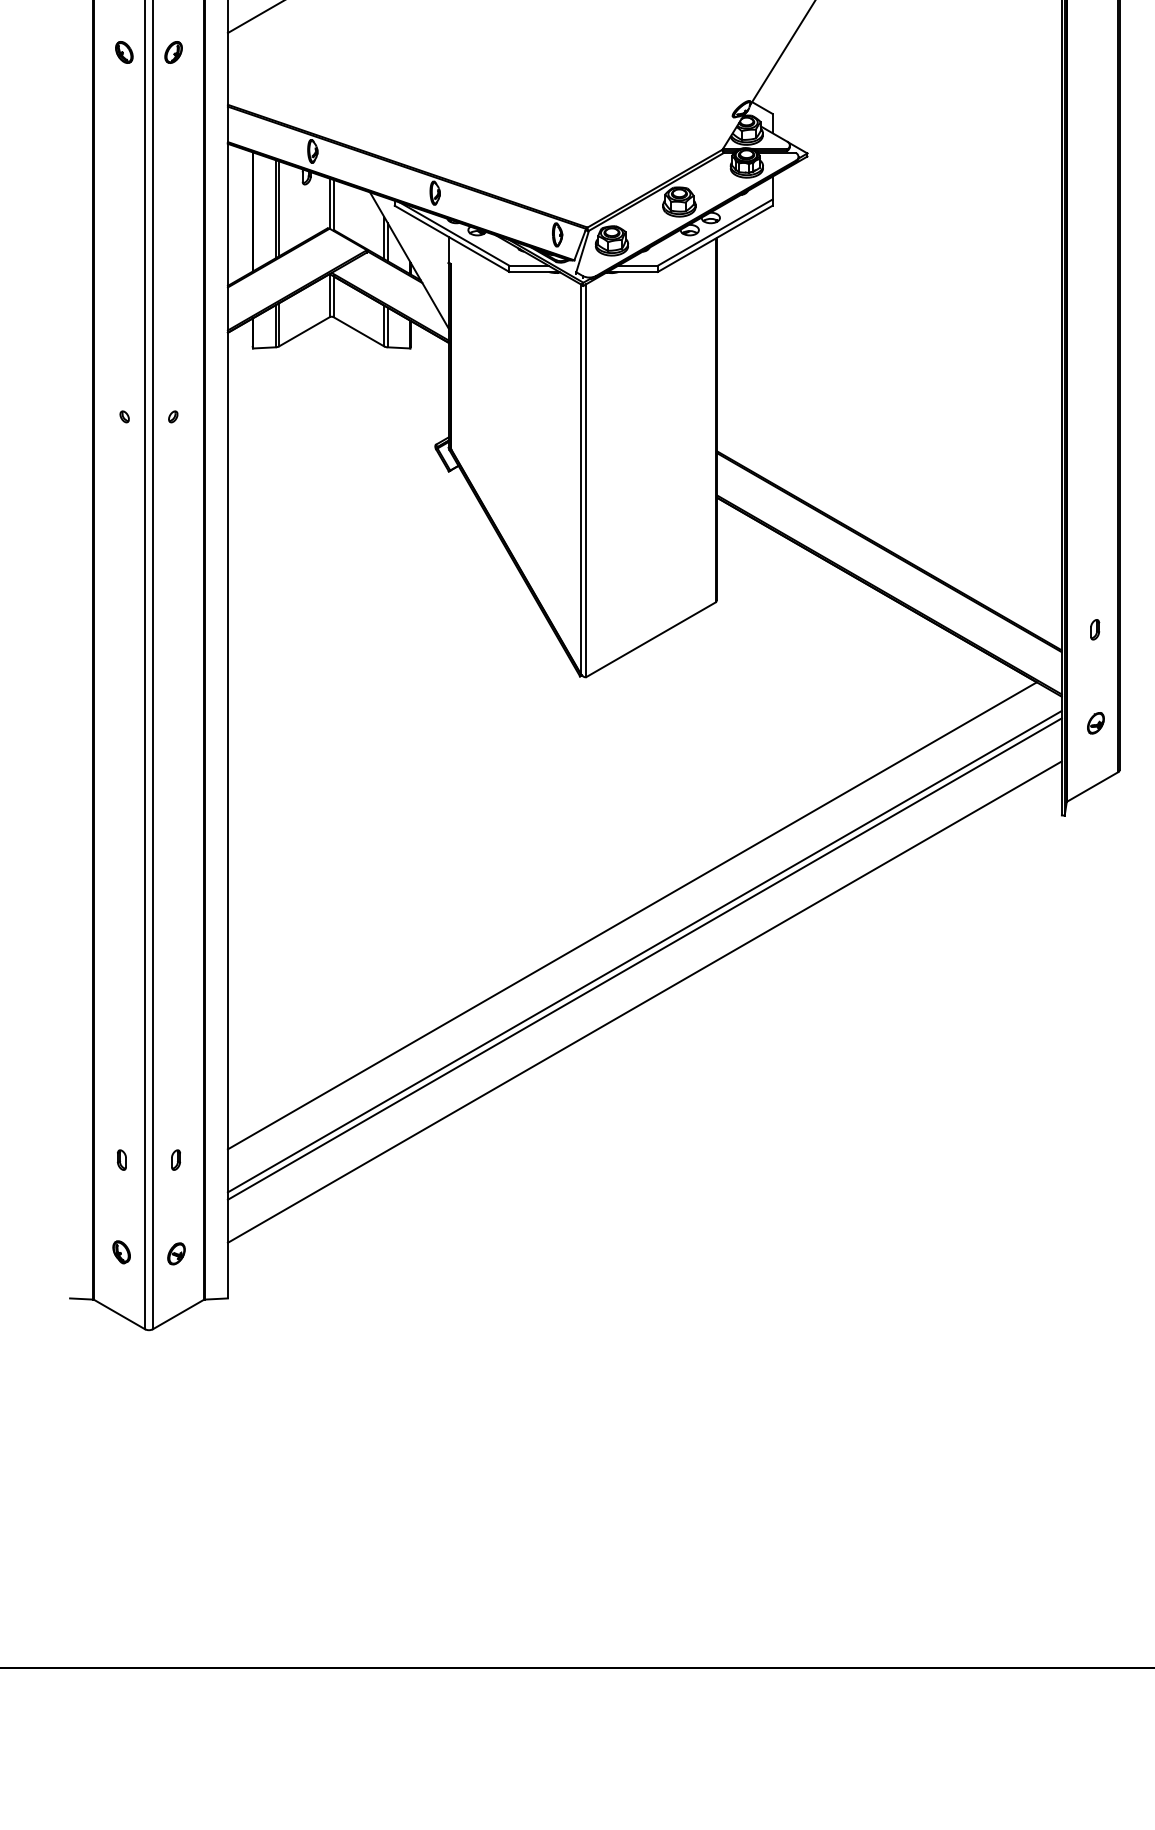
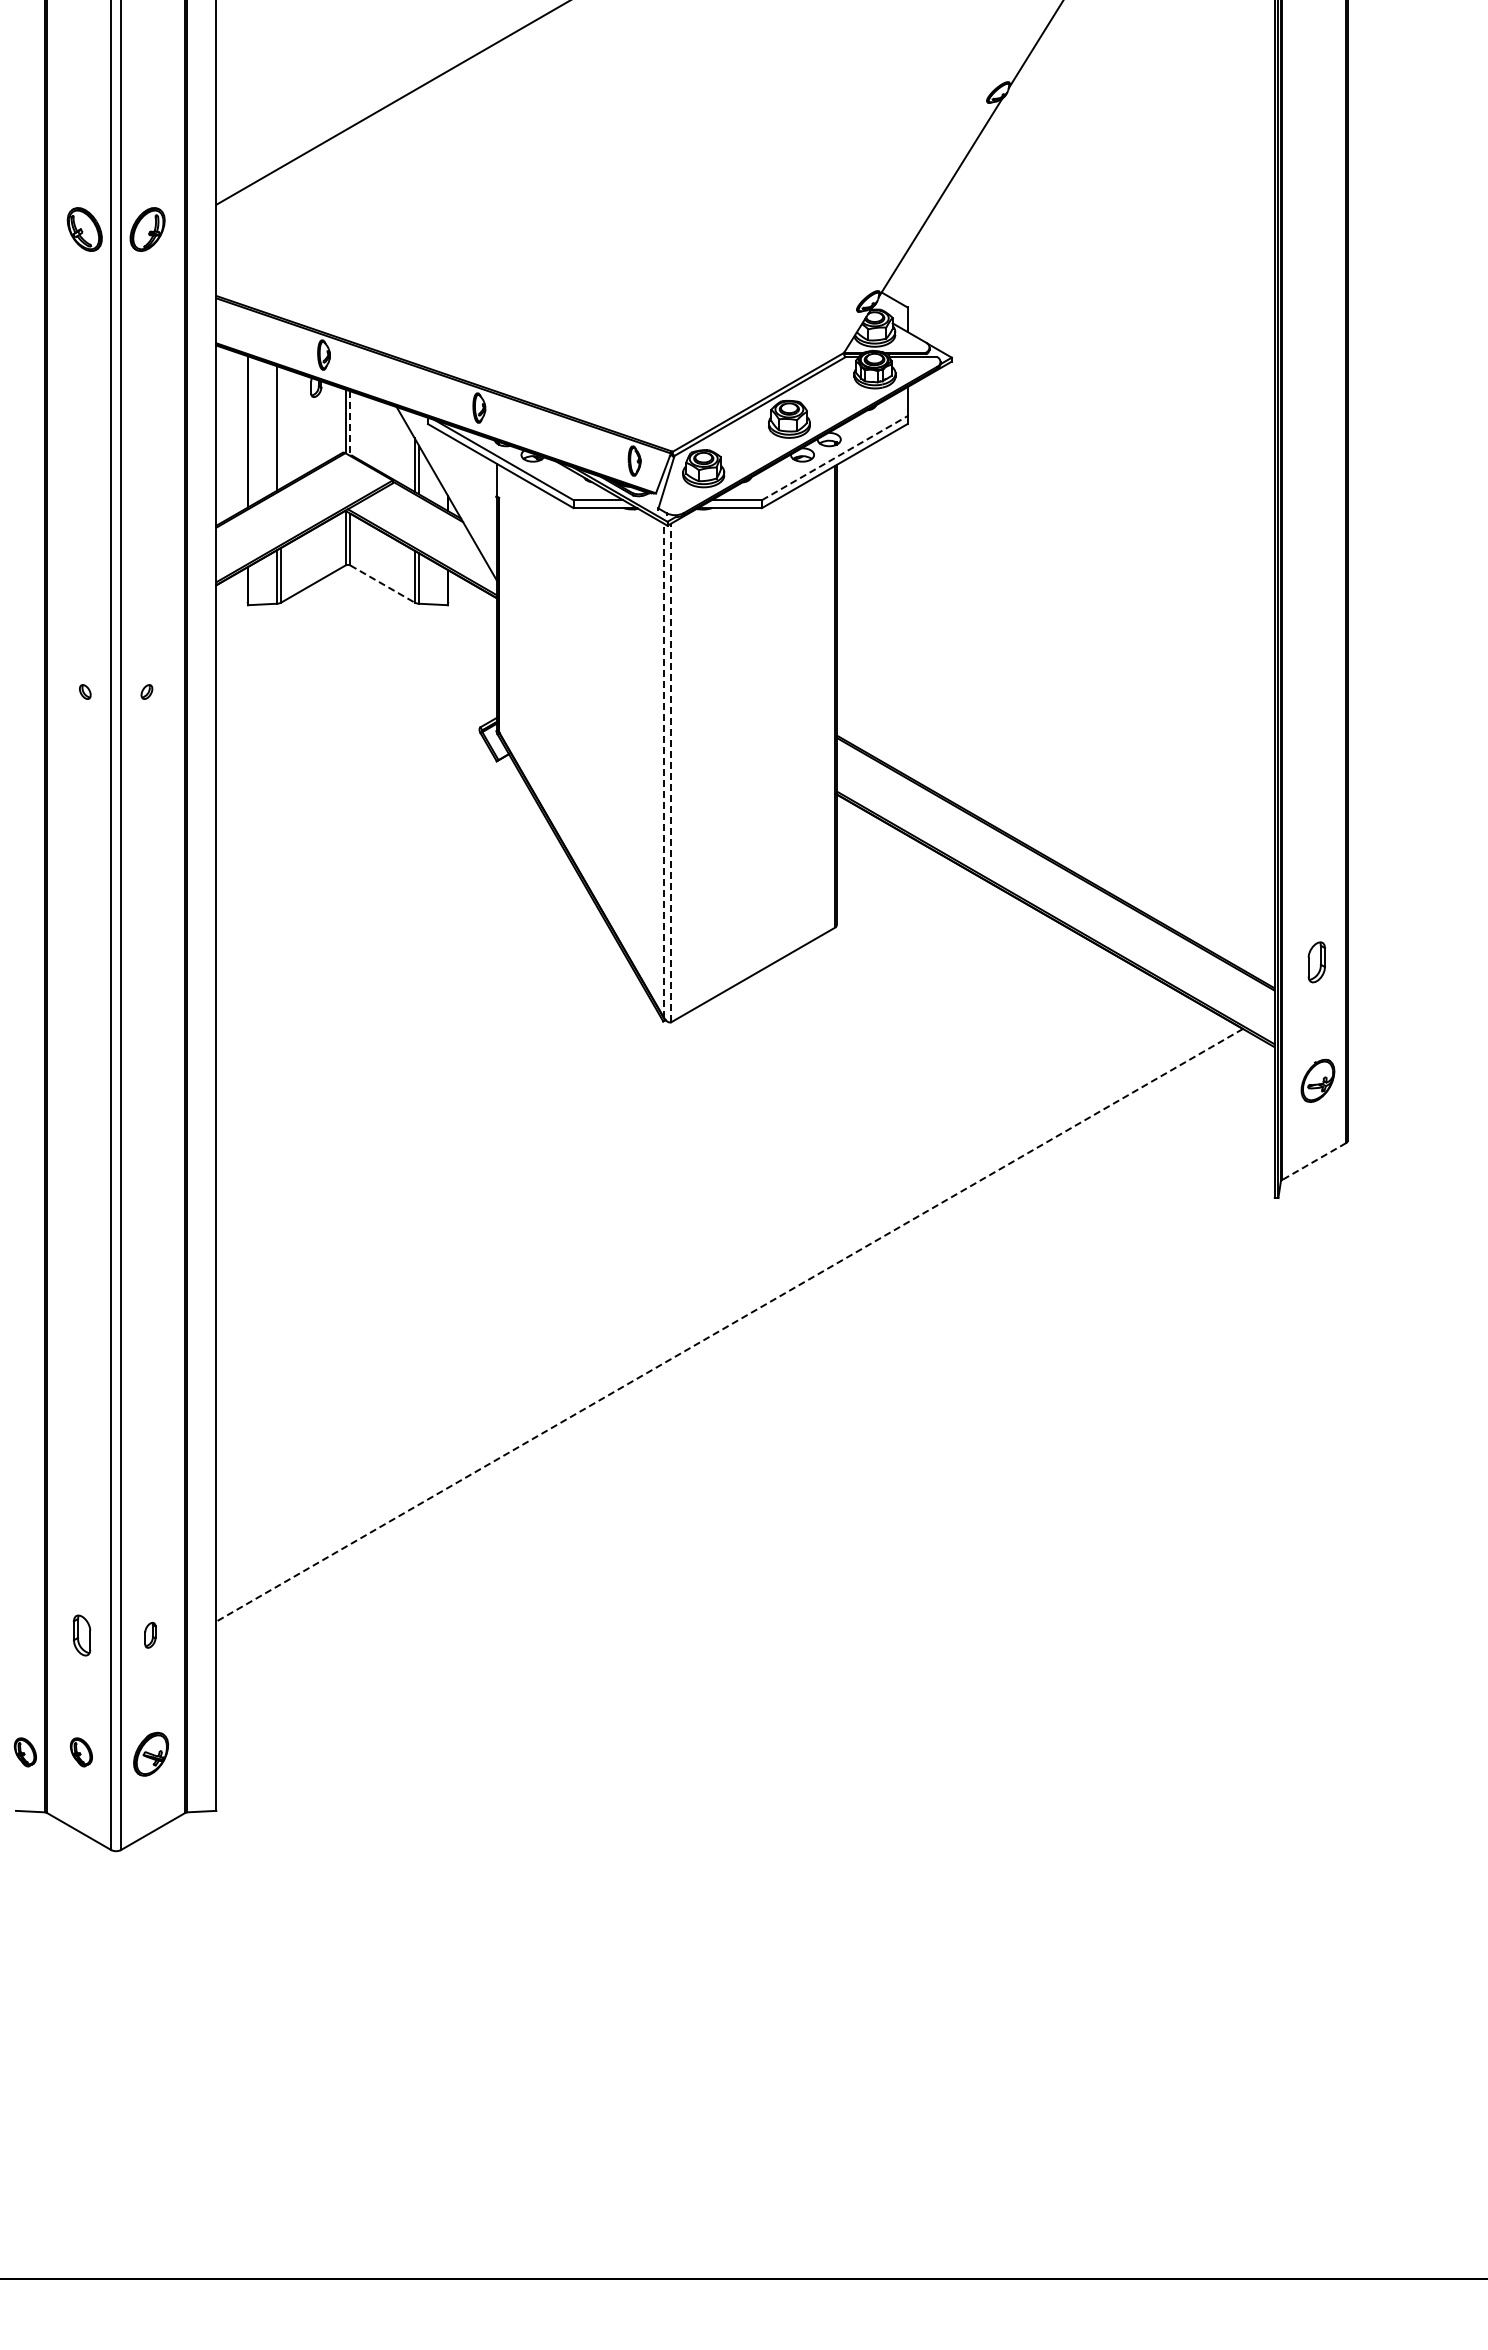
part: (124, 52) -> (84, 229), size x1.6
part: (172, 52) -> (146, 229), size x1.6
line: (333, 206) -> (350, 424), solid -> dashed
line: (279, 208) -> (281, 427), removed
line: (715, 232) -> (835, 457), solid -> dashed
line: (358, 332) -> (382, 584), solid -> dashed
line: (581, 478) -> (664, 770), solid -> dashed
line: (586, 480) -> (671, 772), solid -> dashed
part: (1094, 629) -> (1316, 961), size x1.6
part: (1095, 722) -> (1317, 1080), size x1.6
line: (1092, 786) -> (1313, 1161), solid -> dashed
line: (632, 916) -> (729, 1325), solid -> dashed
line: (644, 951) -> (745, 1370), removed
line: (644, 958) -> (745, 1379), removed
line: (644, 1001) -> (745, 1434), removed
part: (121, 1159) -> (81, 1634), size x1.6
part: (76, 1252) -> (24, 1752), added
part: (176, 1254) -> (150, 1754), size x1.6

